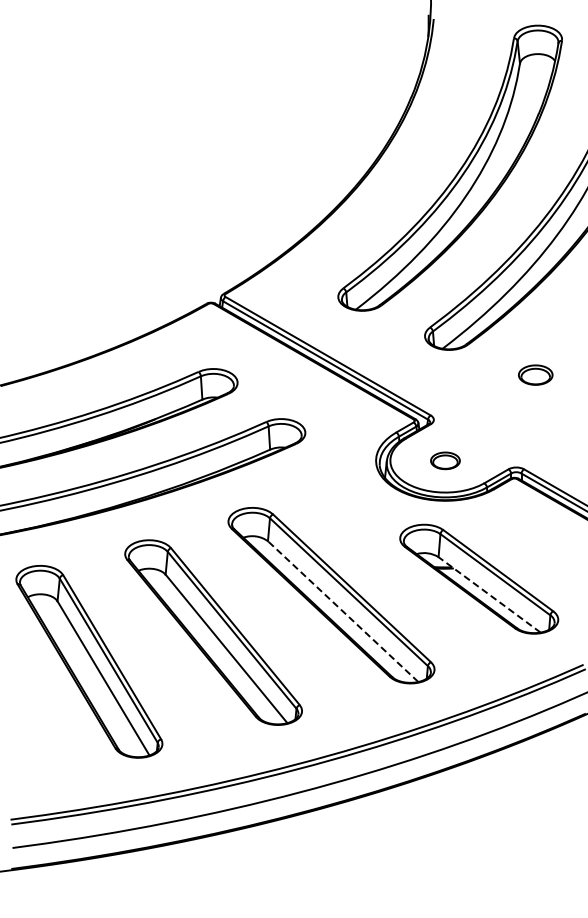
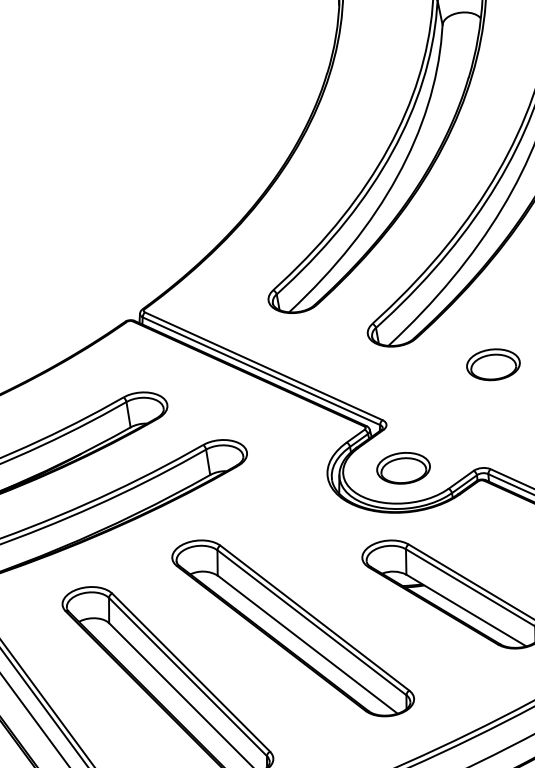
part: (535, 374) -> (493, 364), size x1.43
part: (445, 460) -> (403, 467), size x1.67
line: (489, 594) -> (466, 610), dashed -> solid
line: (343, 611) -> (308, 644), dashed -> solid

